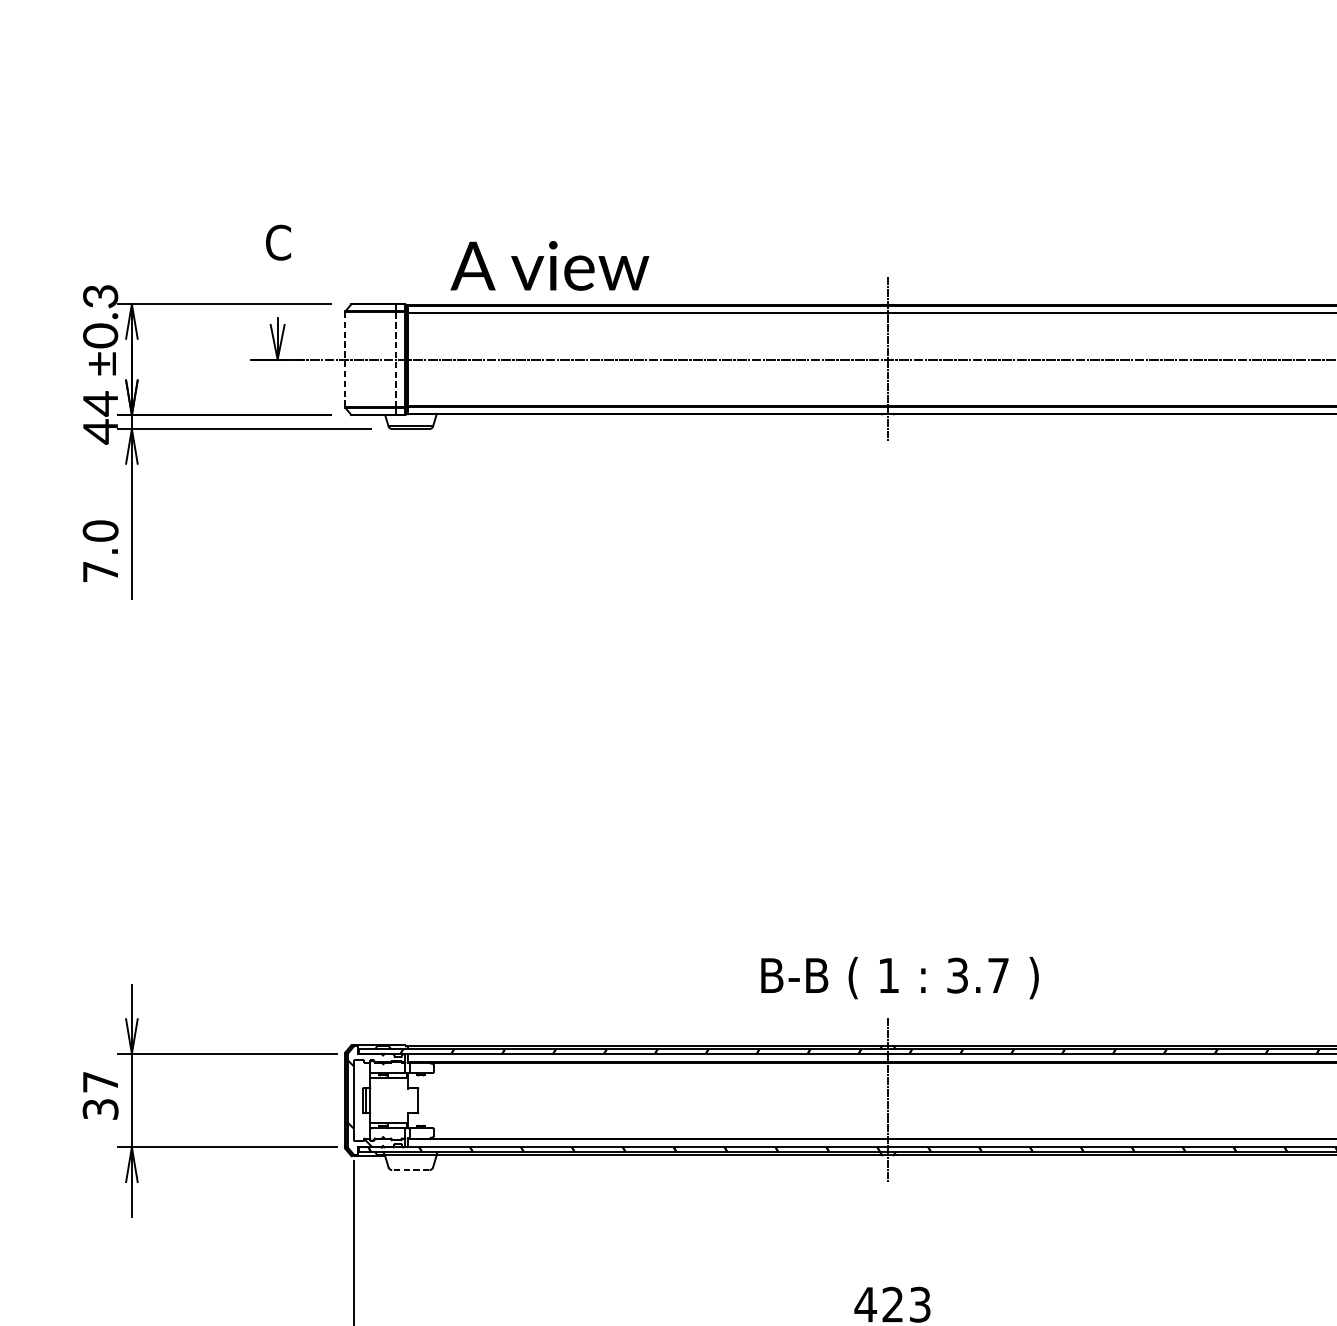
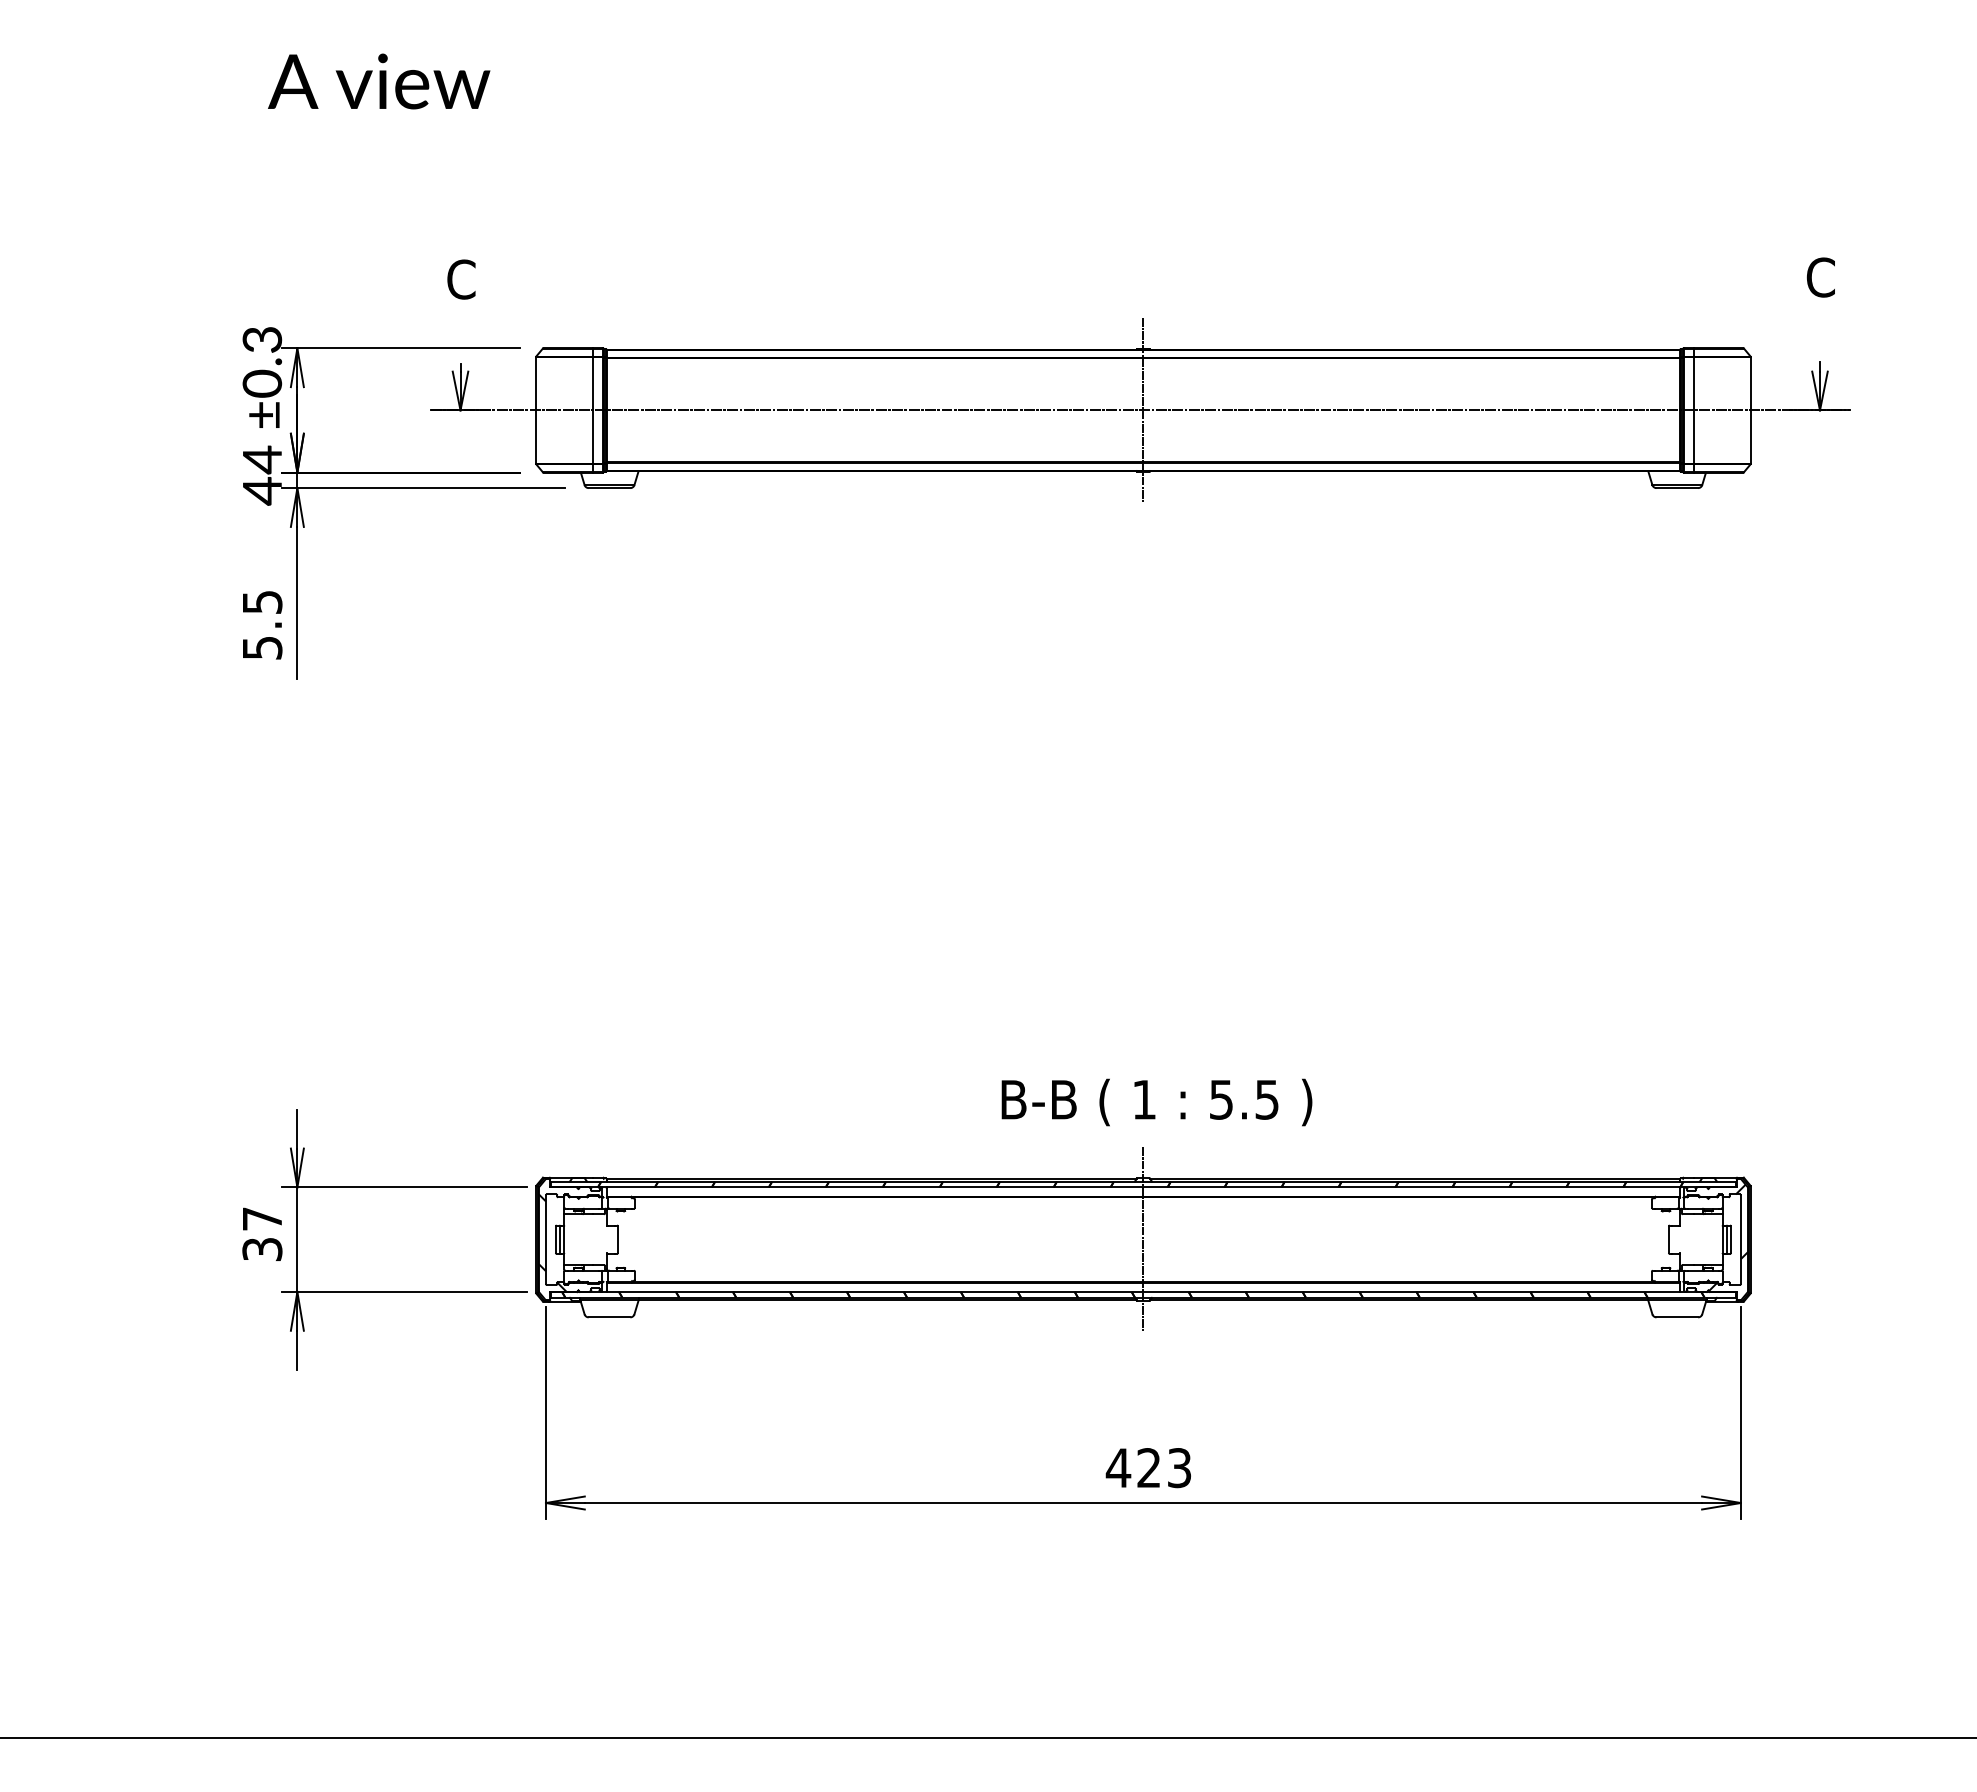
text: (550, 265) -> (379, 81), moved
line: (395, 358) -> (592, 409), dashed -> solid
line: (345, 359) -> (536, 410), dashed -> solid
text: (100, 550) -> (262, 624), 7.0 -> 5.5
text: (978, 975) -> (1244, 1099), 3.7 -> 5.5
line: (410, 1170) -> (609, 1317), dashed -> solid

